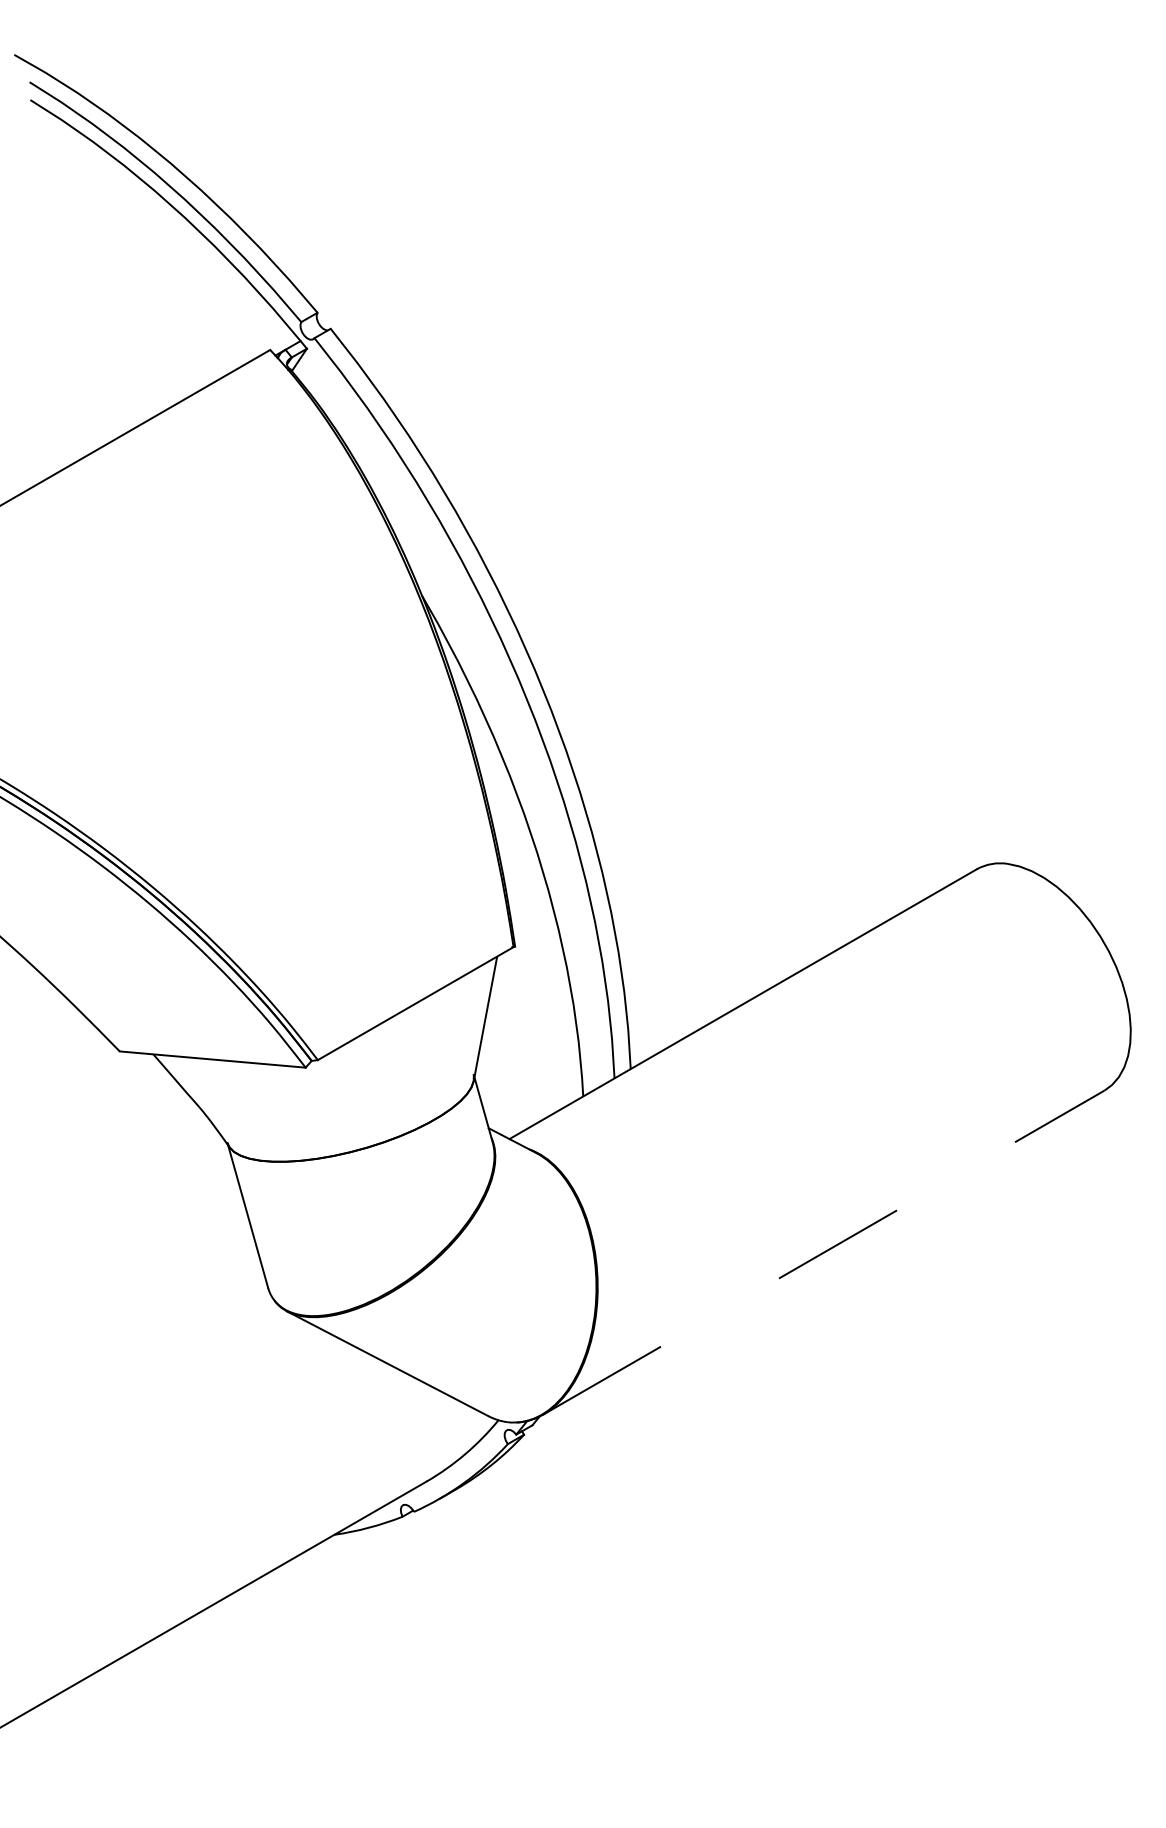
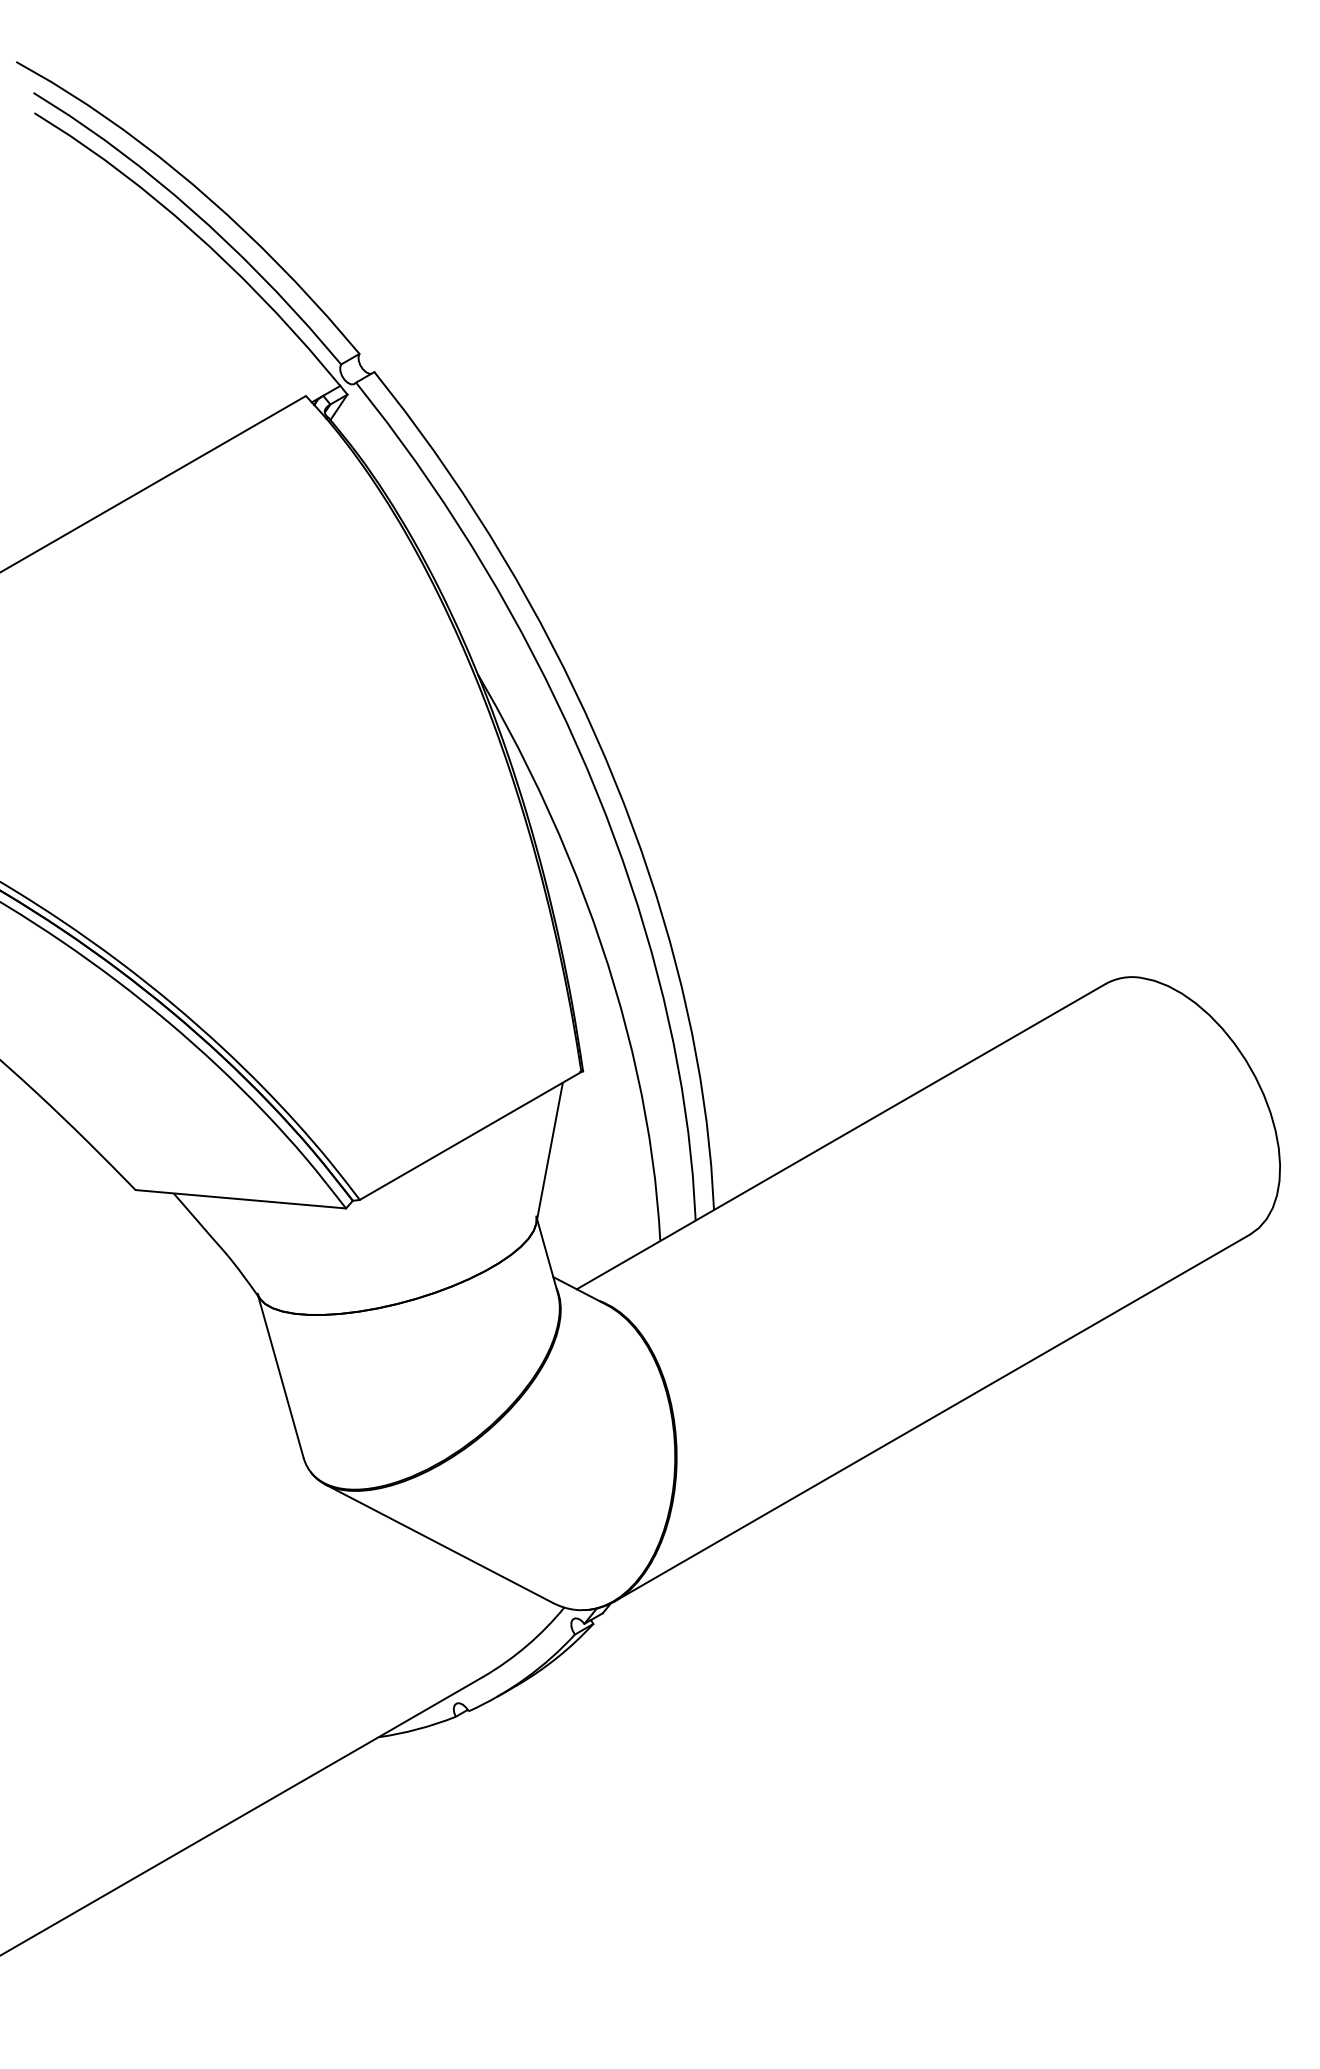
line: (824, 1252) -> (933, 1417), dashed -> solid

